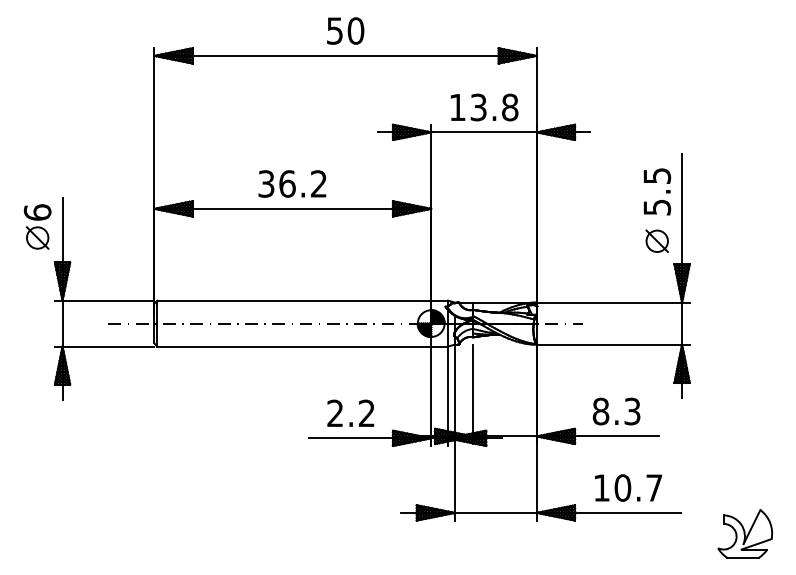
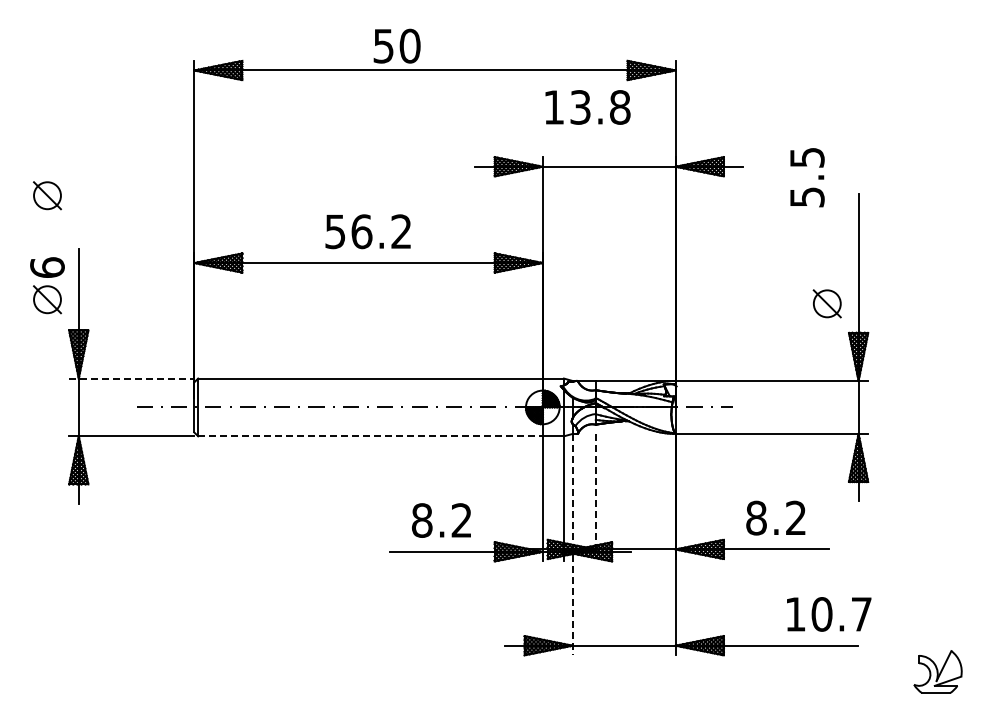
text: (345, 30) -> (396, 45), moved
text: (484, 107) -> (587, 107), moved
part: (37, 155) -> (47, 195), added
text: (266, 183) -> (335, 231), 36.2 -> 56.2
text: (657, 191) -> (807, 177), moved
line: (104, 300) -> (131, 378), solid -> dashed
line: (294, 346) -> (370, 436), solid -> dashed
line: (473, 394) -> (595, 496), solid -> dashed
text: (632, 411) -> (796, 518), 8.3 -> 8.2
text: (335, 413) -> (422, 520), 2.2 -> 8.2
line: (454, 432) -> (572, 544), solid -> dashed
text: (628, 488) -> (829, 614), moved
part: (744, 533) -> (937, 671), size x0.7

